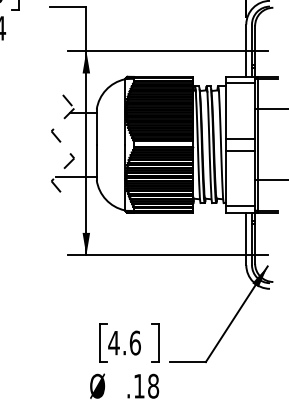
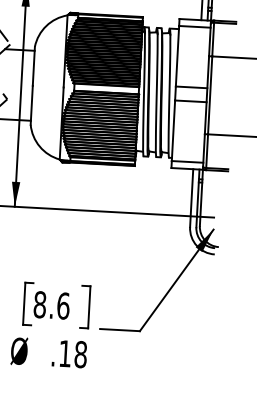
text: (113, 342) -> (39, 304), 4.6 -> 8.6

